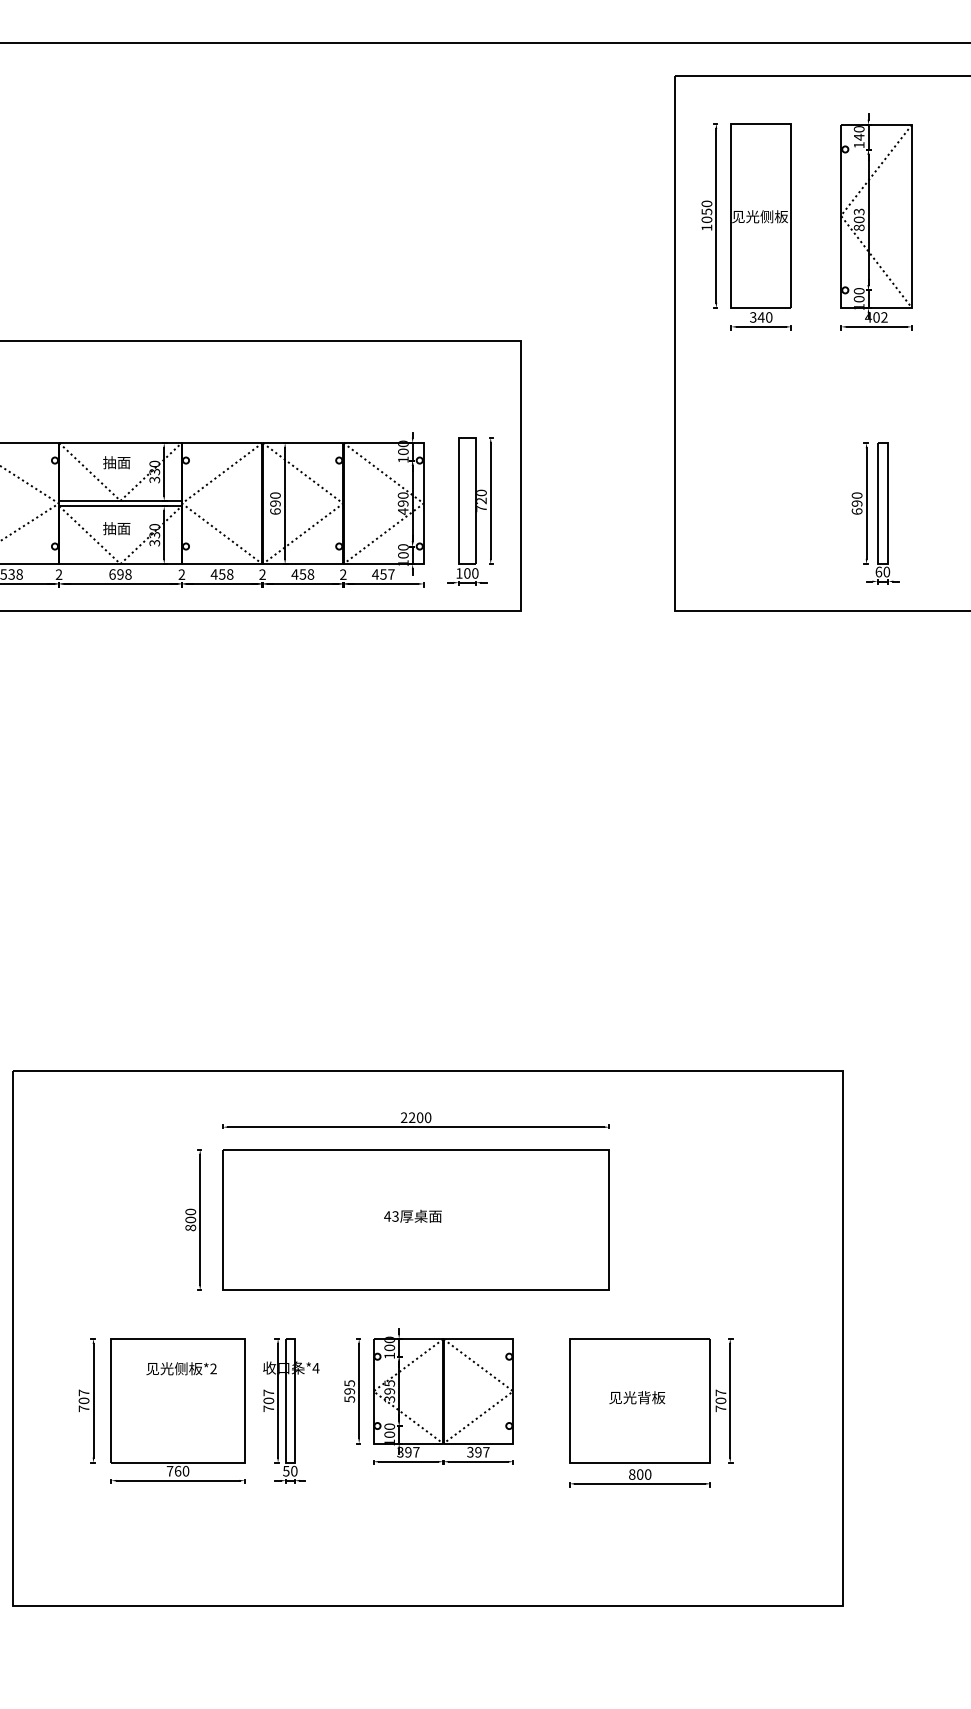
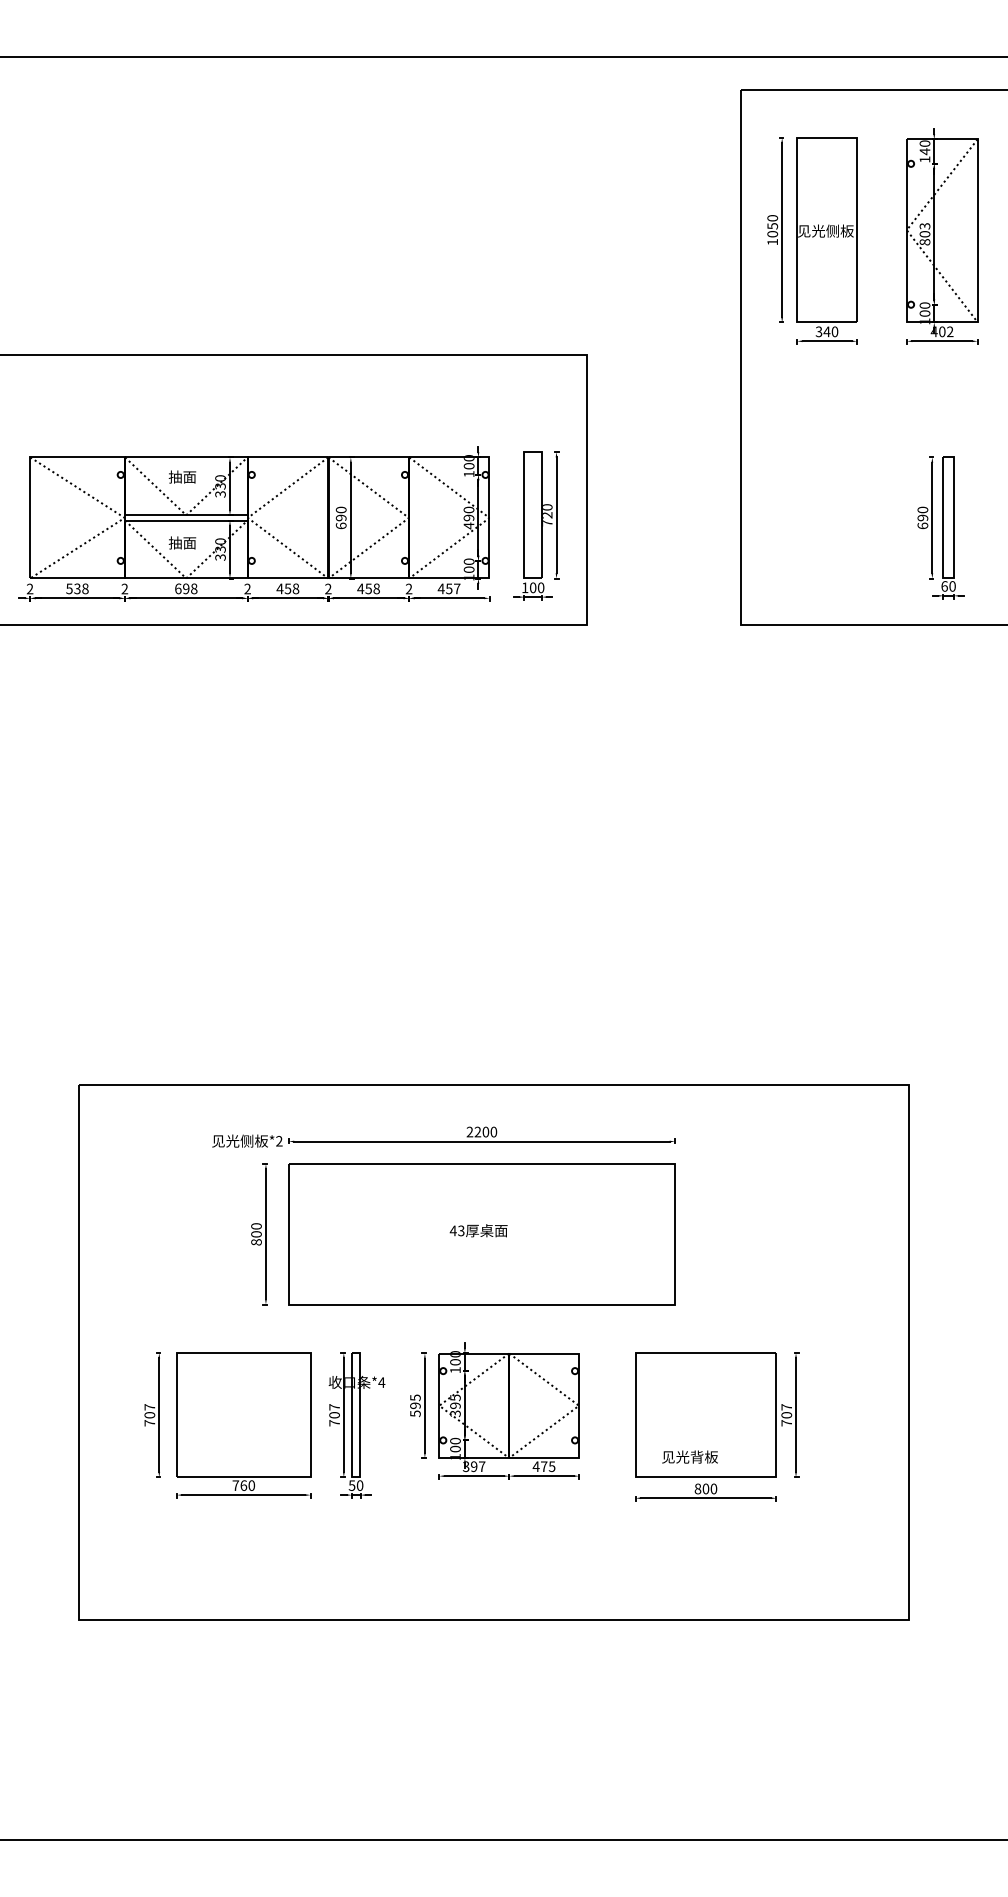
text: (181, 1368) -> (247, 1140), moved
text: (636, 1397) -> (689, 1456), moved
text: (477, 1452) -> (543, 1466), 397 -> 475

